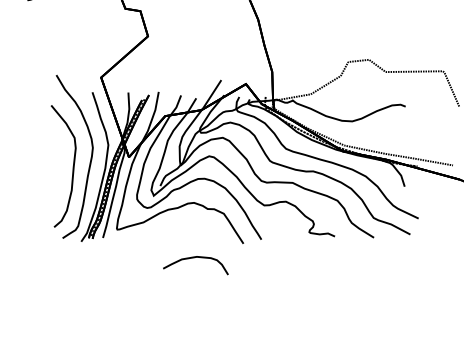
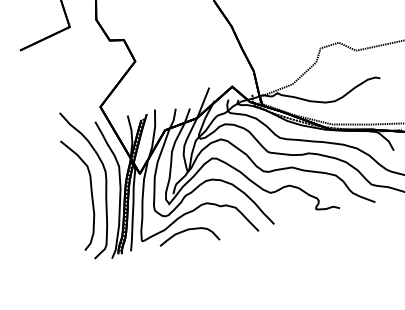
curve: (194, 258) -> (186, 231), moved

